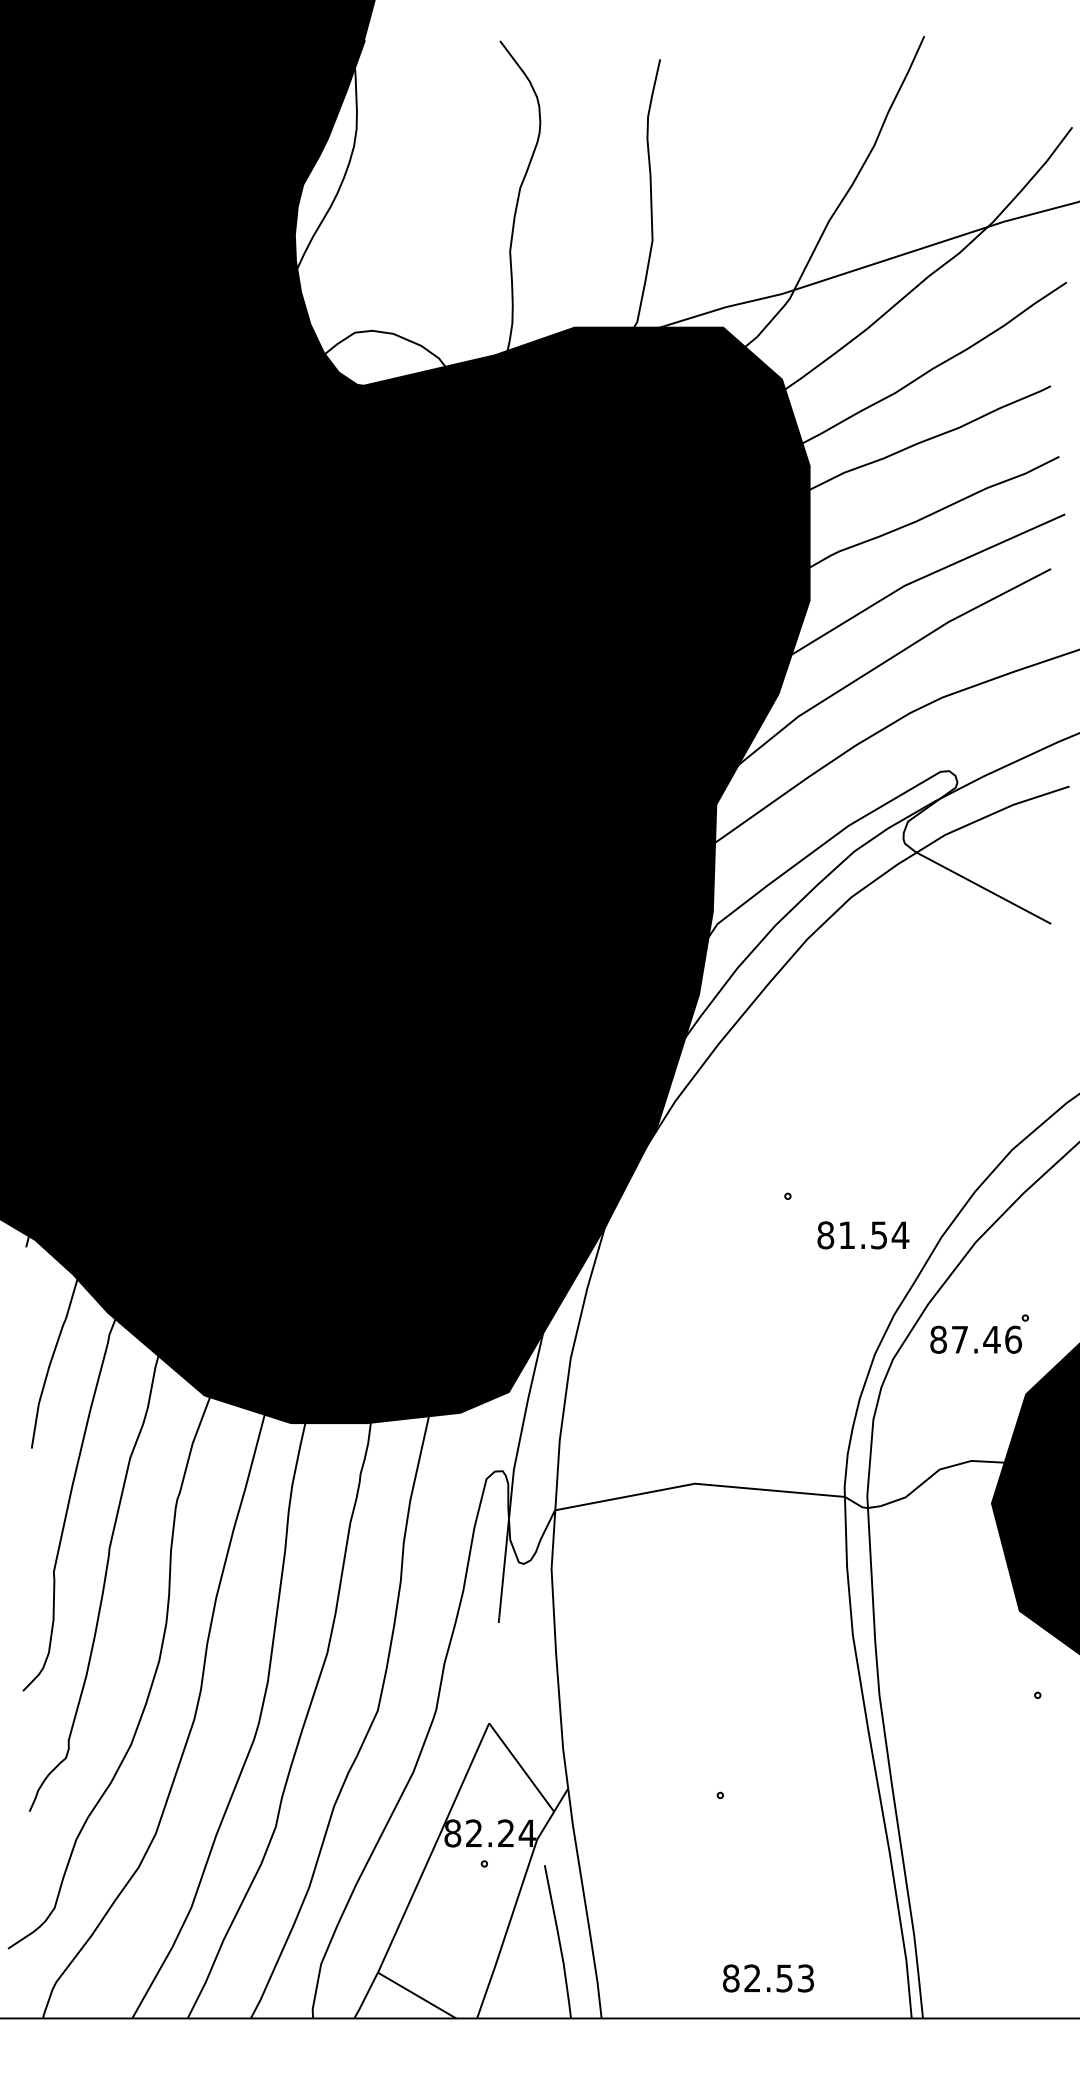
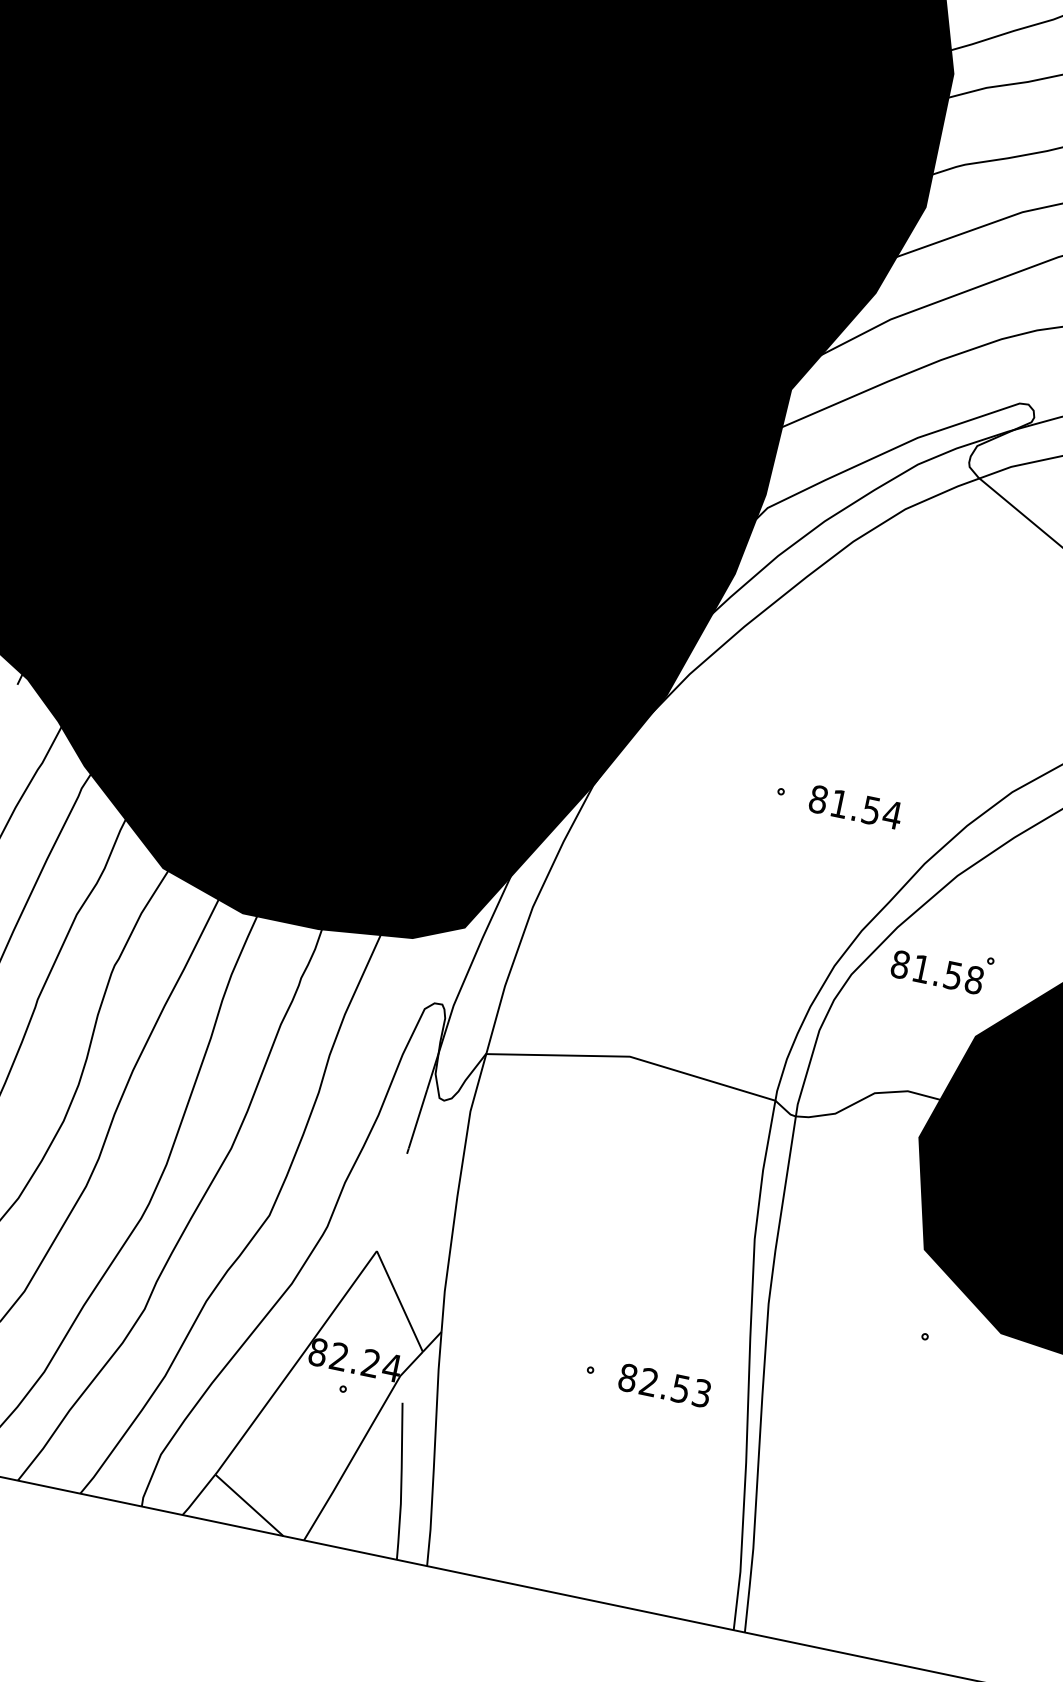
text: (863, 1235) -> (855, 807), moved
text: (986, 1339) -> (947, 974), 87.46 -> 81.58
text: (768, 1978) -> (664, 1385), moved

